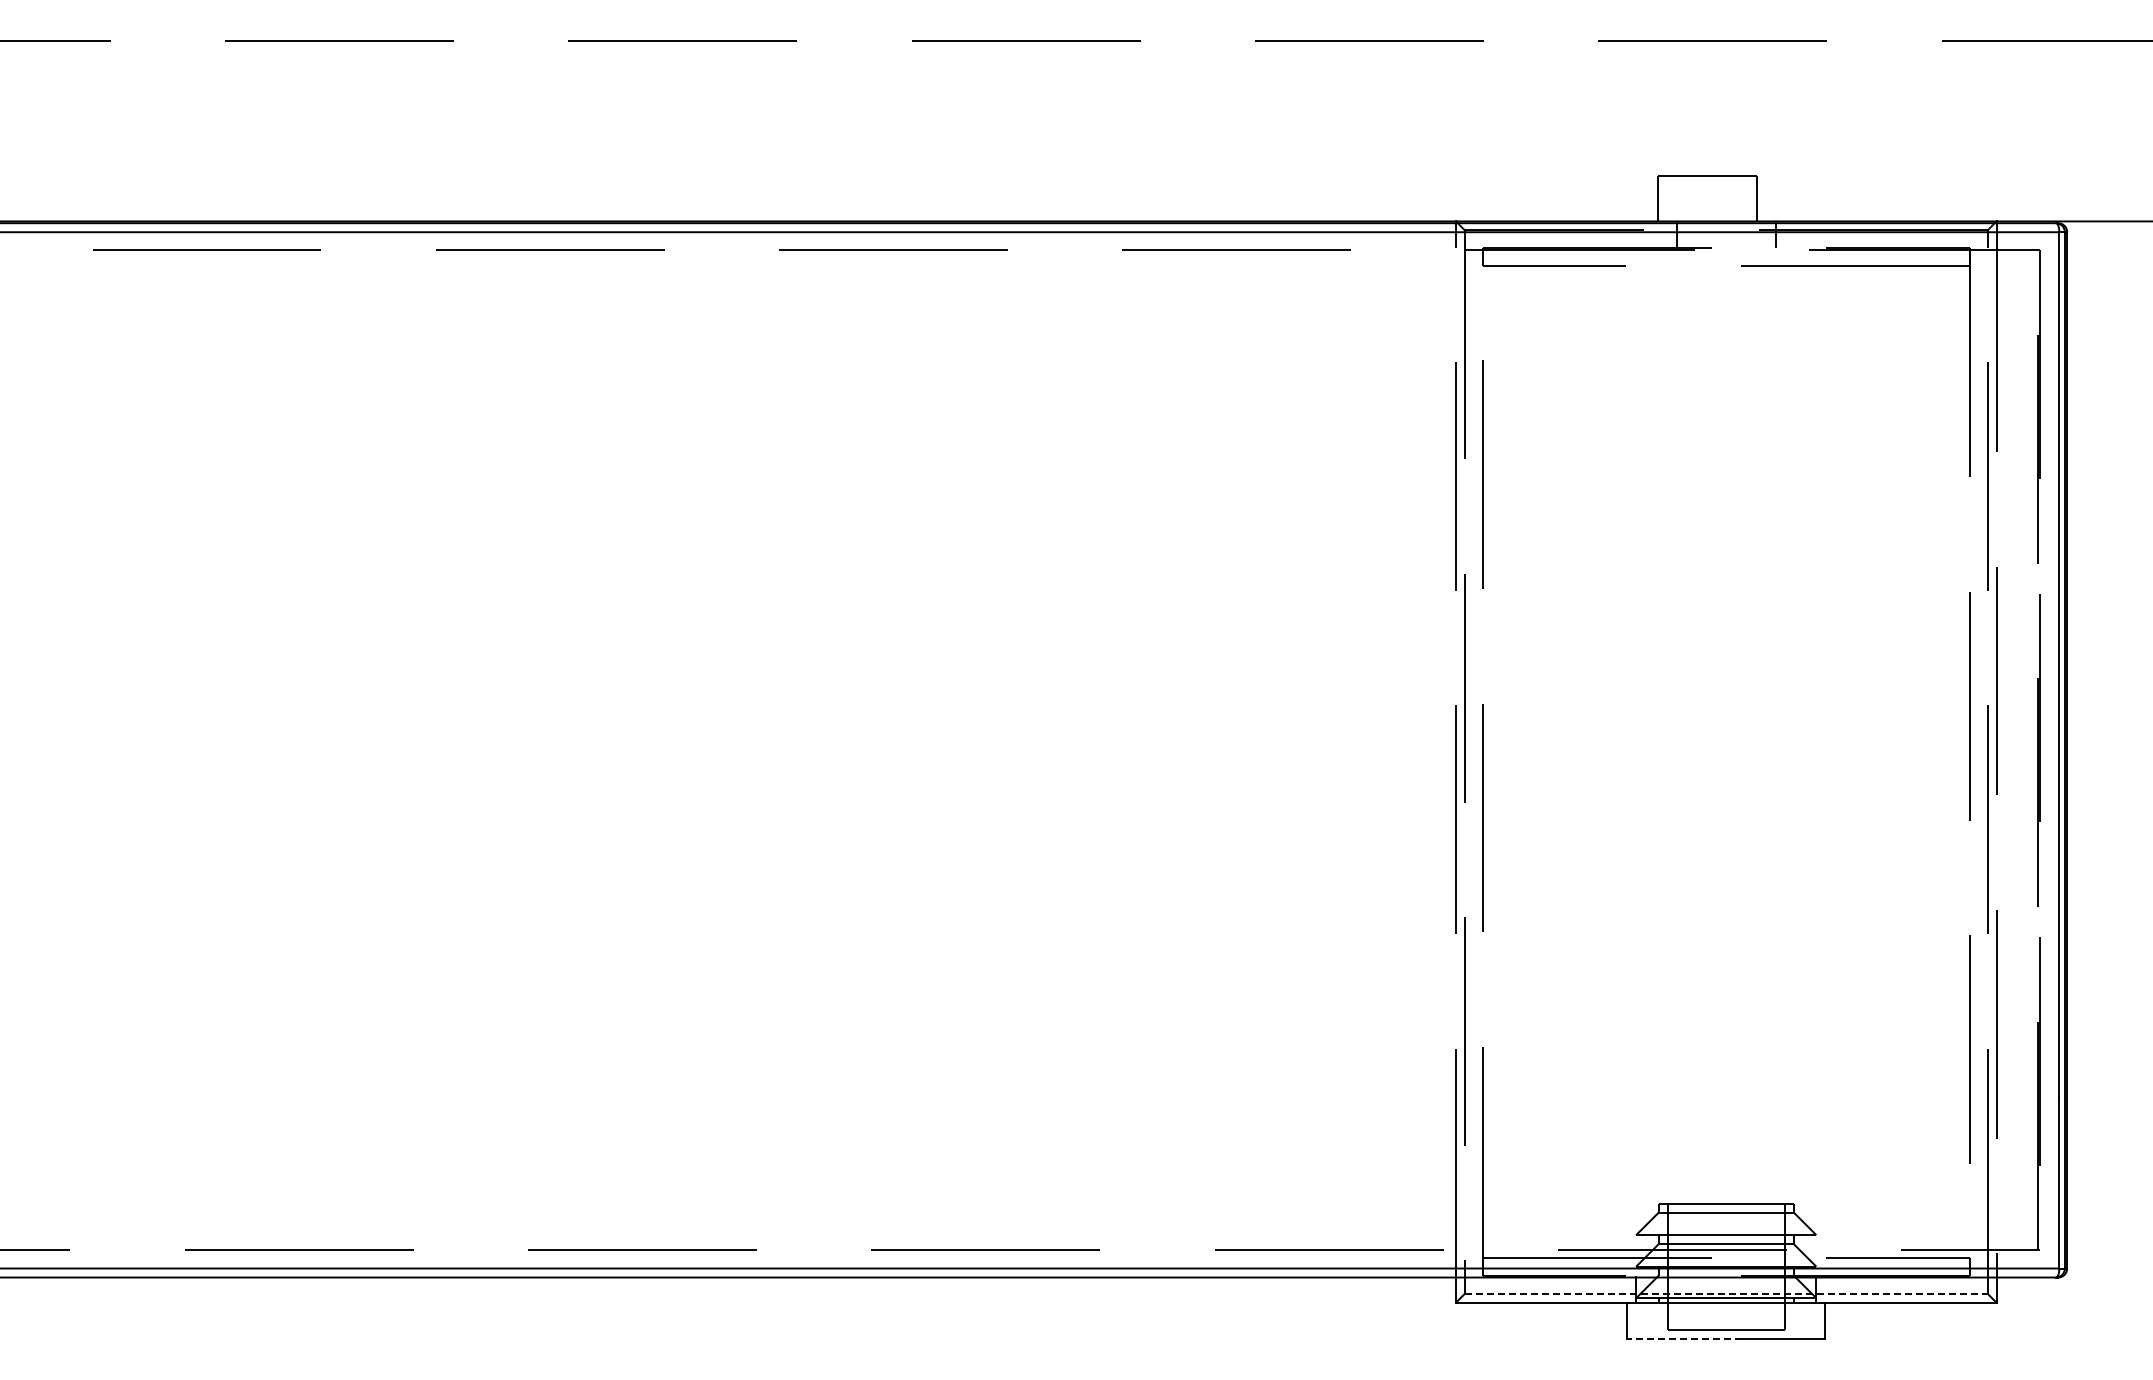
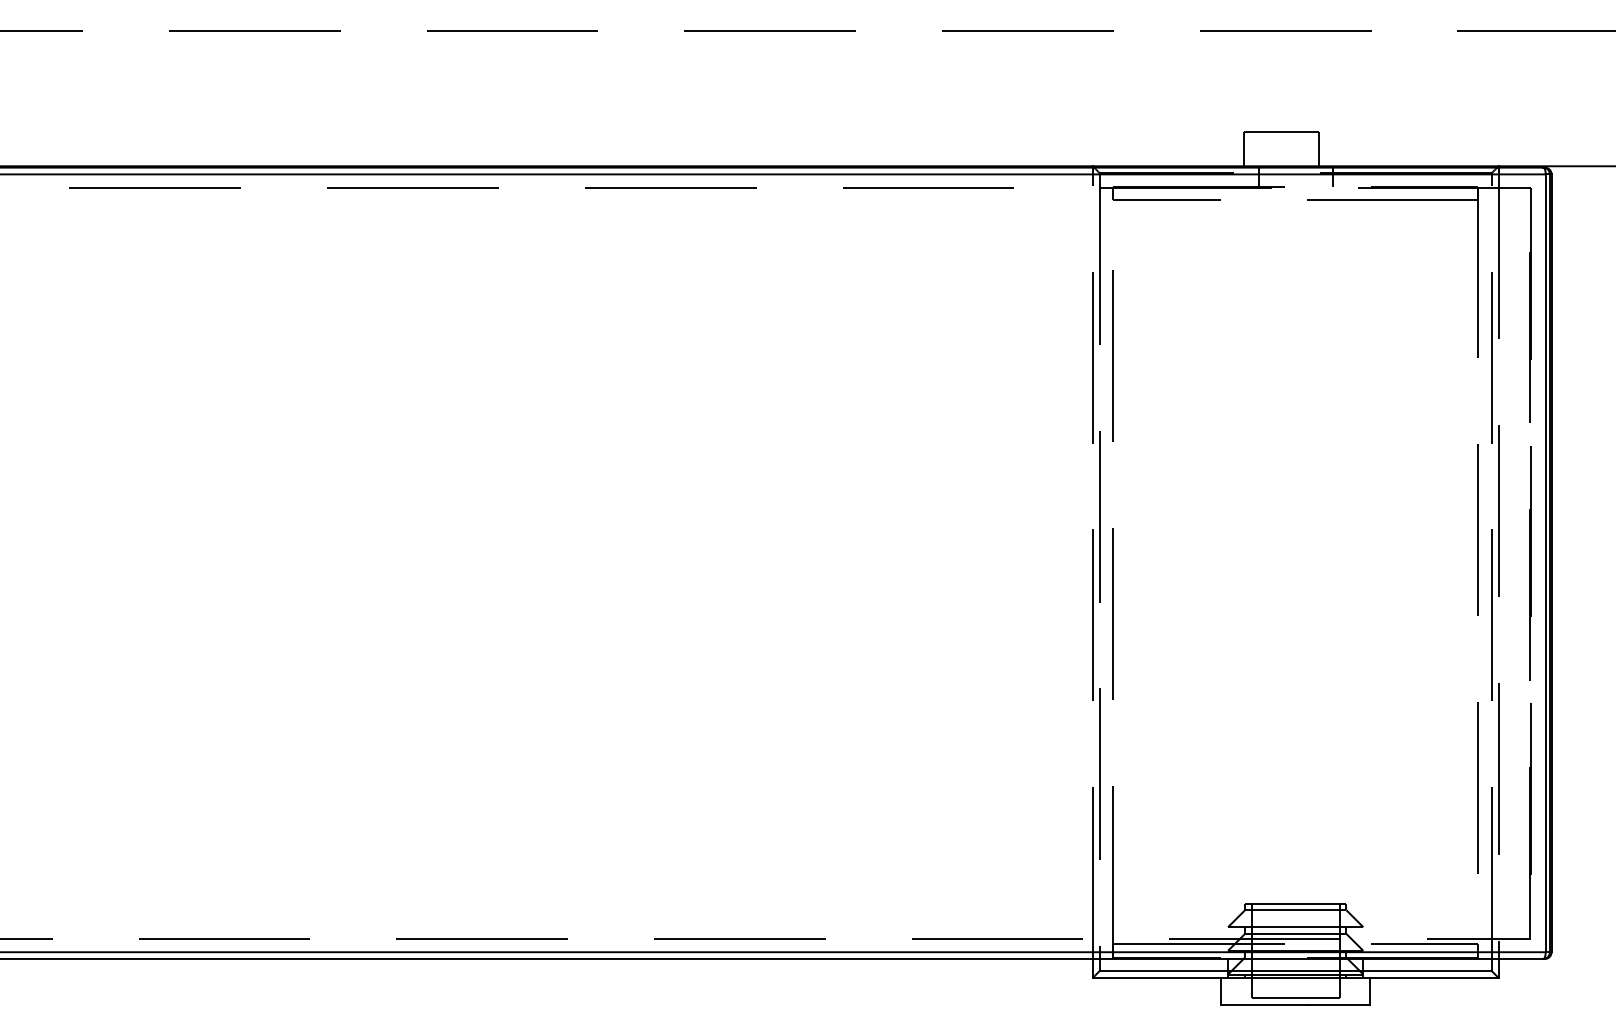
line: (1726, 1293) -> (1295, 970), dashed -> solid
line: (1684, 1338) -> (1264, 1004), dashed -> solid

